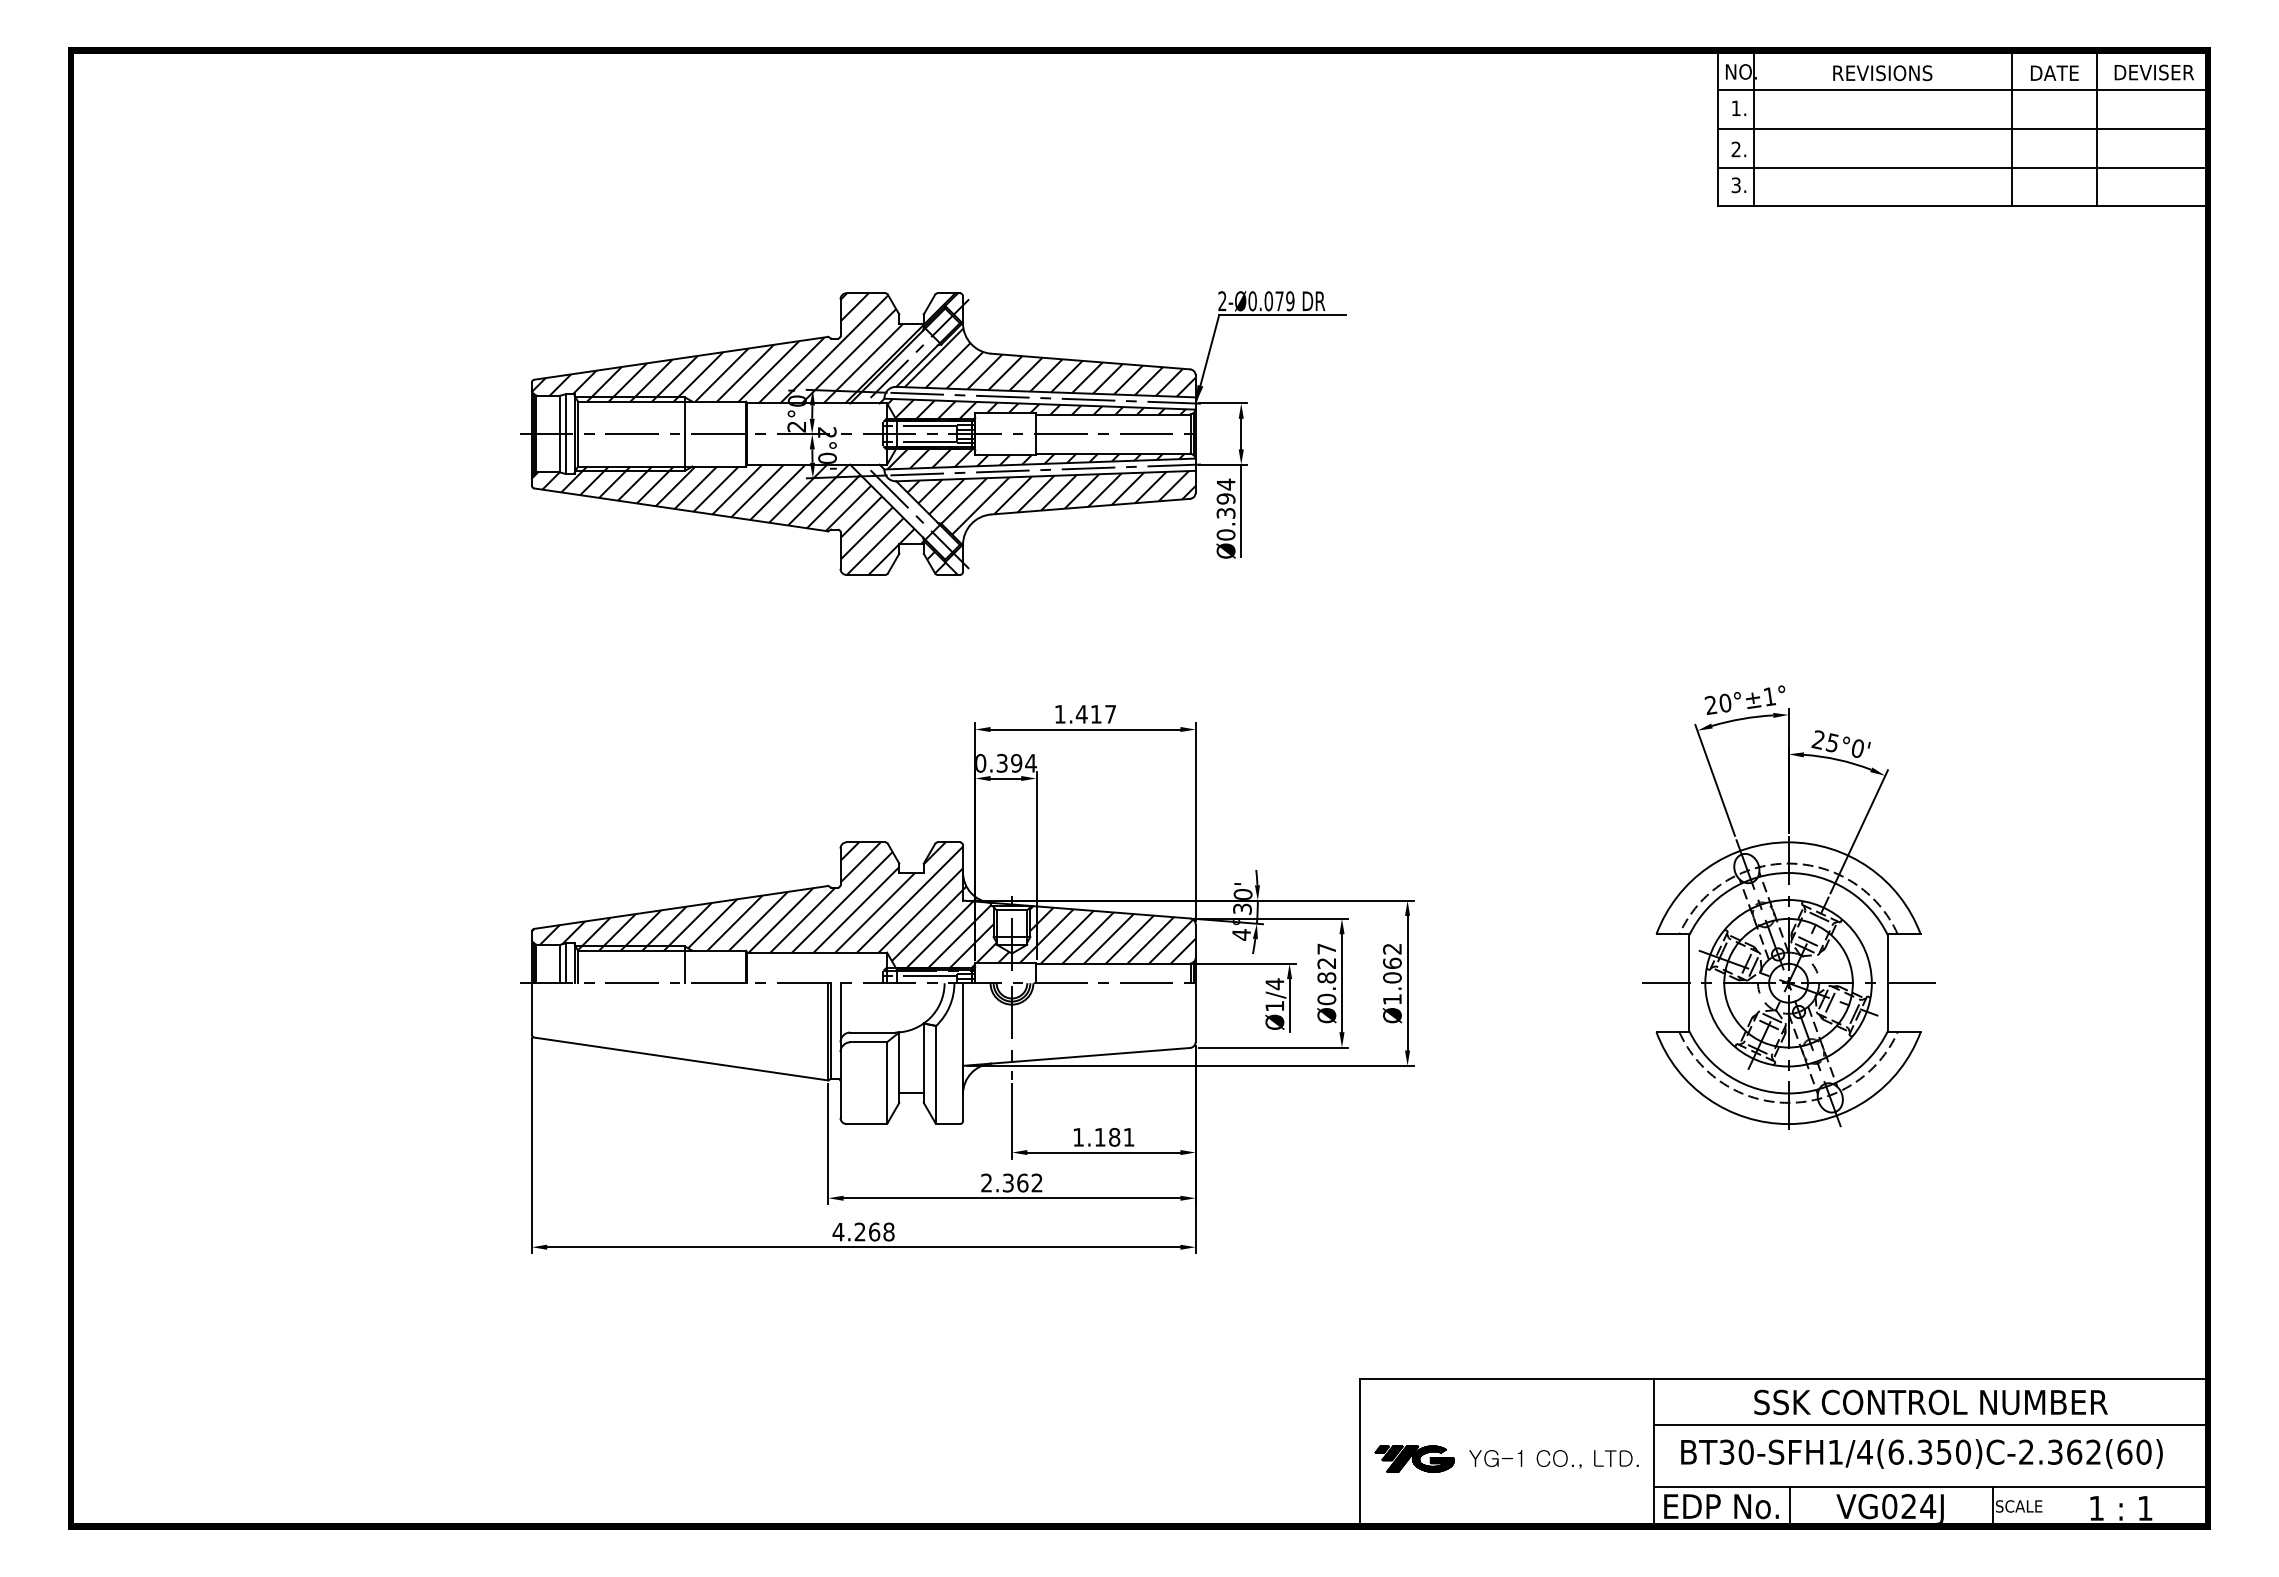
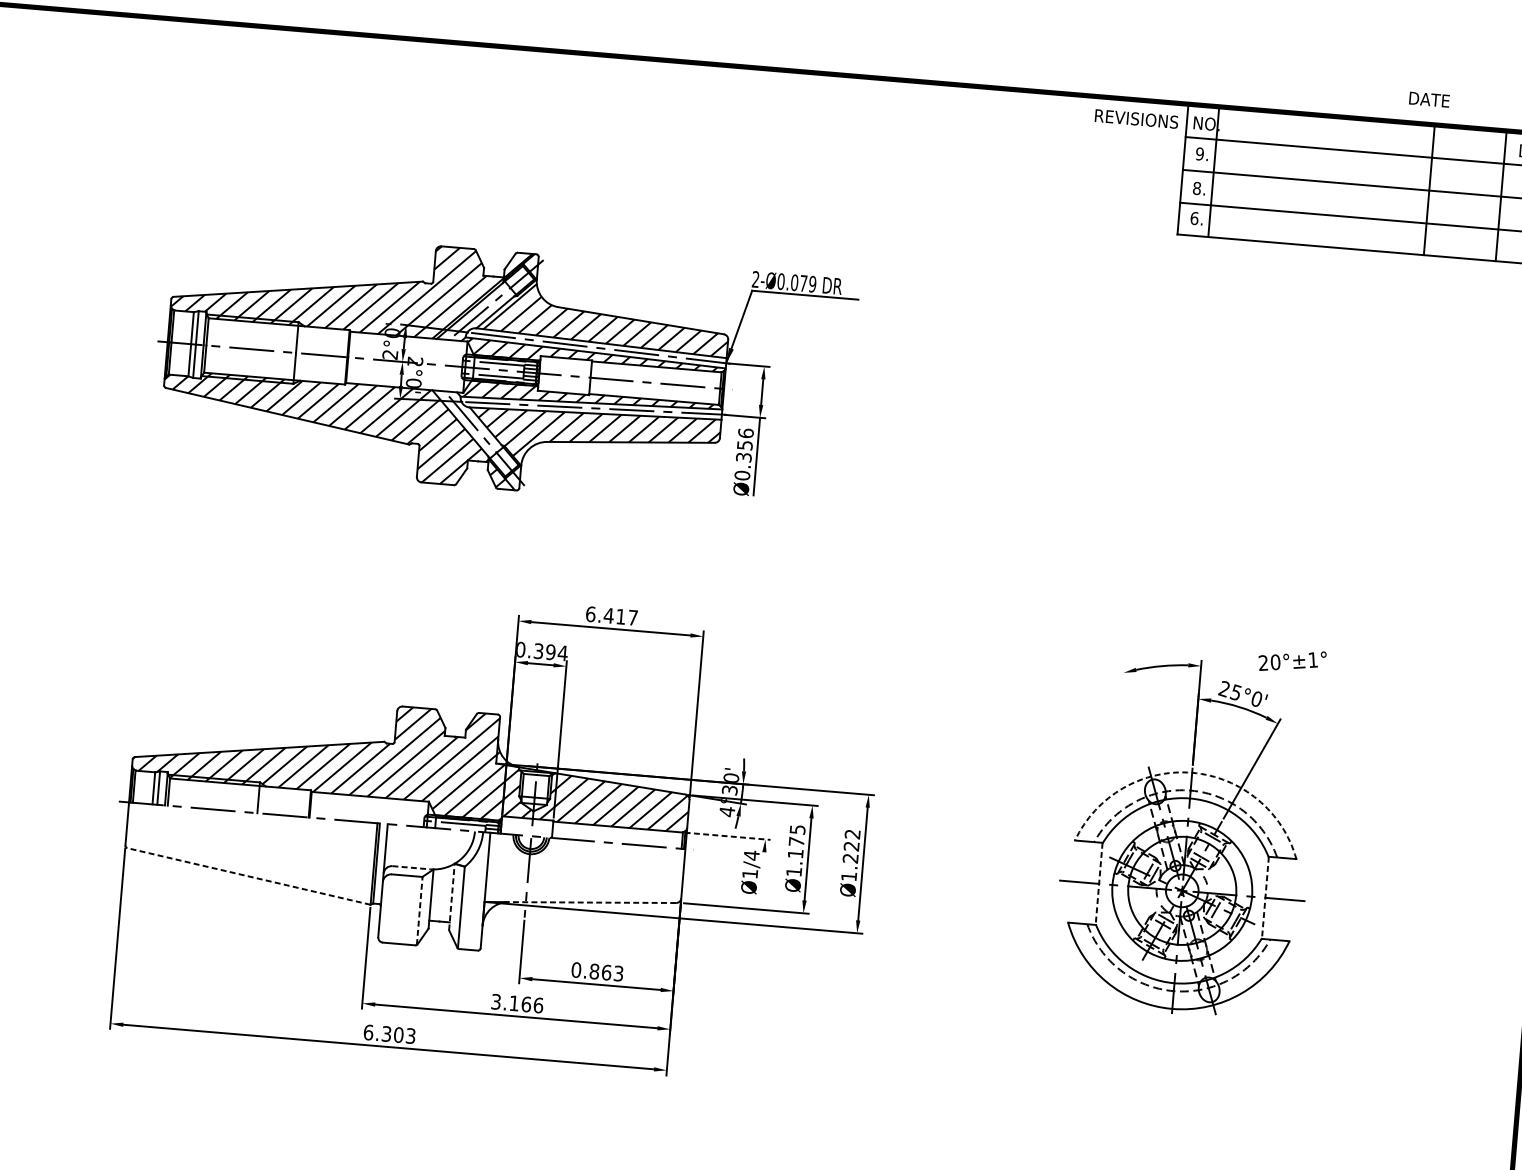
text: (2054, 72) -> (1429, 99), moved
text: (1882, 73) -> (1136, 119), moved
text: (1735, 108) -> (1199, 154), 1. -> 9.
text: (1735, 149) -> (1196, 188), 2. -> 8.
text: (1735, 185) -> (1193, 218), 3. -> 6.
text: (1225, 491) -> (744, 439), Ø0.394 -> Ø0.356
text: (1744, 699) -> (1291, 660), moved
text: (1059, 713) -> (590, 613), 1.417 -> 6.417
line: (1714, 779) -> (1134, 714), removed
arc: (1788, 842) -> (1192, 772), solid -> dashed
line: (1244, 963) -> (727, 836), solid -> dashed
text: (1392, 970) -> (851, 852), Ø1.062 -> Ø1.222
text: (1326, 974) -> (795, 851), Ø0.827 -> Ø1.175
line: (1689, 983) -> (1099, 884), solid -> dashed
line: (1887, 983) -> (1265, 898), solid -> dashed
line: (1289, 1005) -> (762, 874), removed
line: (872, 1032) -> (411, 867), solid -> dashed
line: (1090, 1055) -> (592, 902), solid -> dashed
line: (680, 1058) -> (248, 875), solid -> dashed
line: (923, 1063) -> (451, 897), solid -> dashed
line: (887, 1082) -> (420, 910), solid -> dashed
text: (1103, 1136) -> (597, 971), 1.181 -> 0.863
text: (1011, 1182) -> (517, 1003), 2.362 -> 3.166
text: (863, 1231) -> (389, 1033), 4.268 -> 6.303

